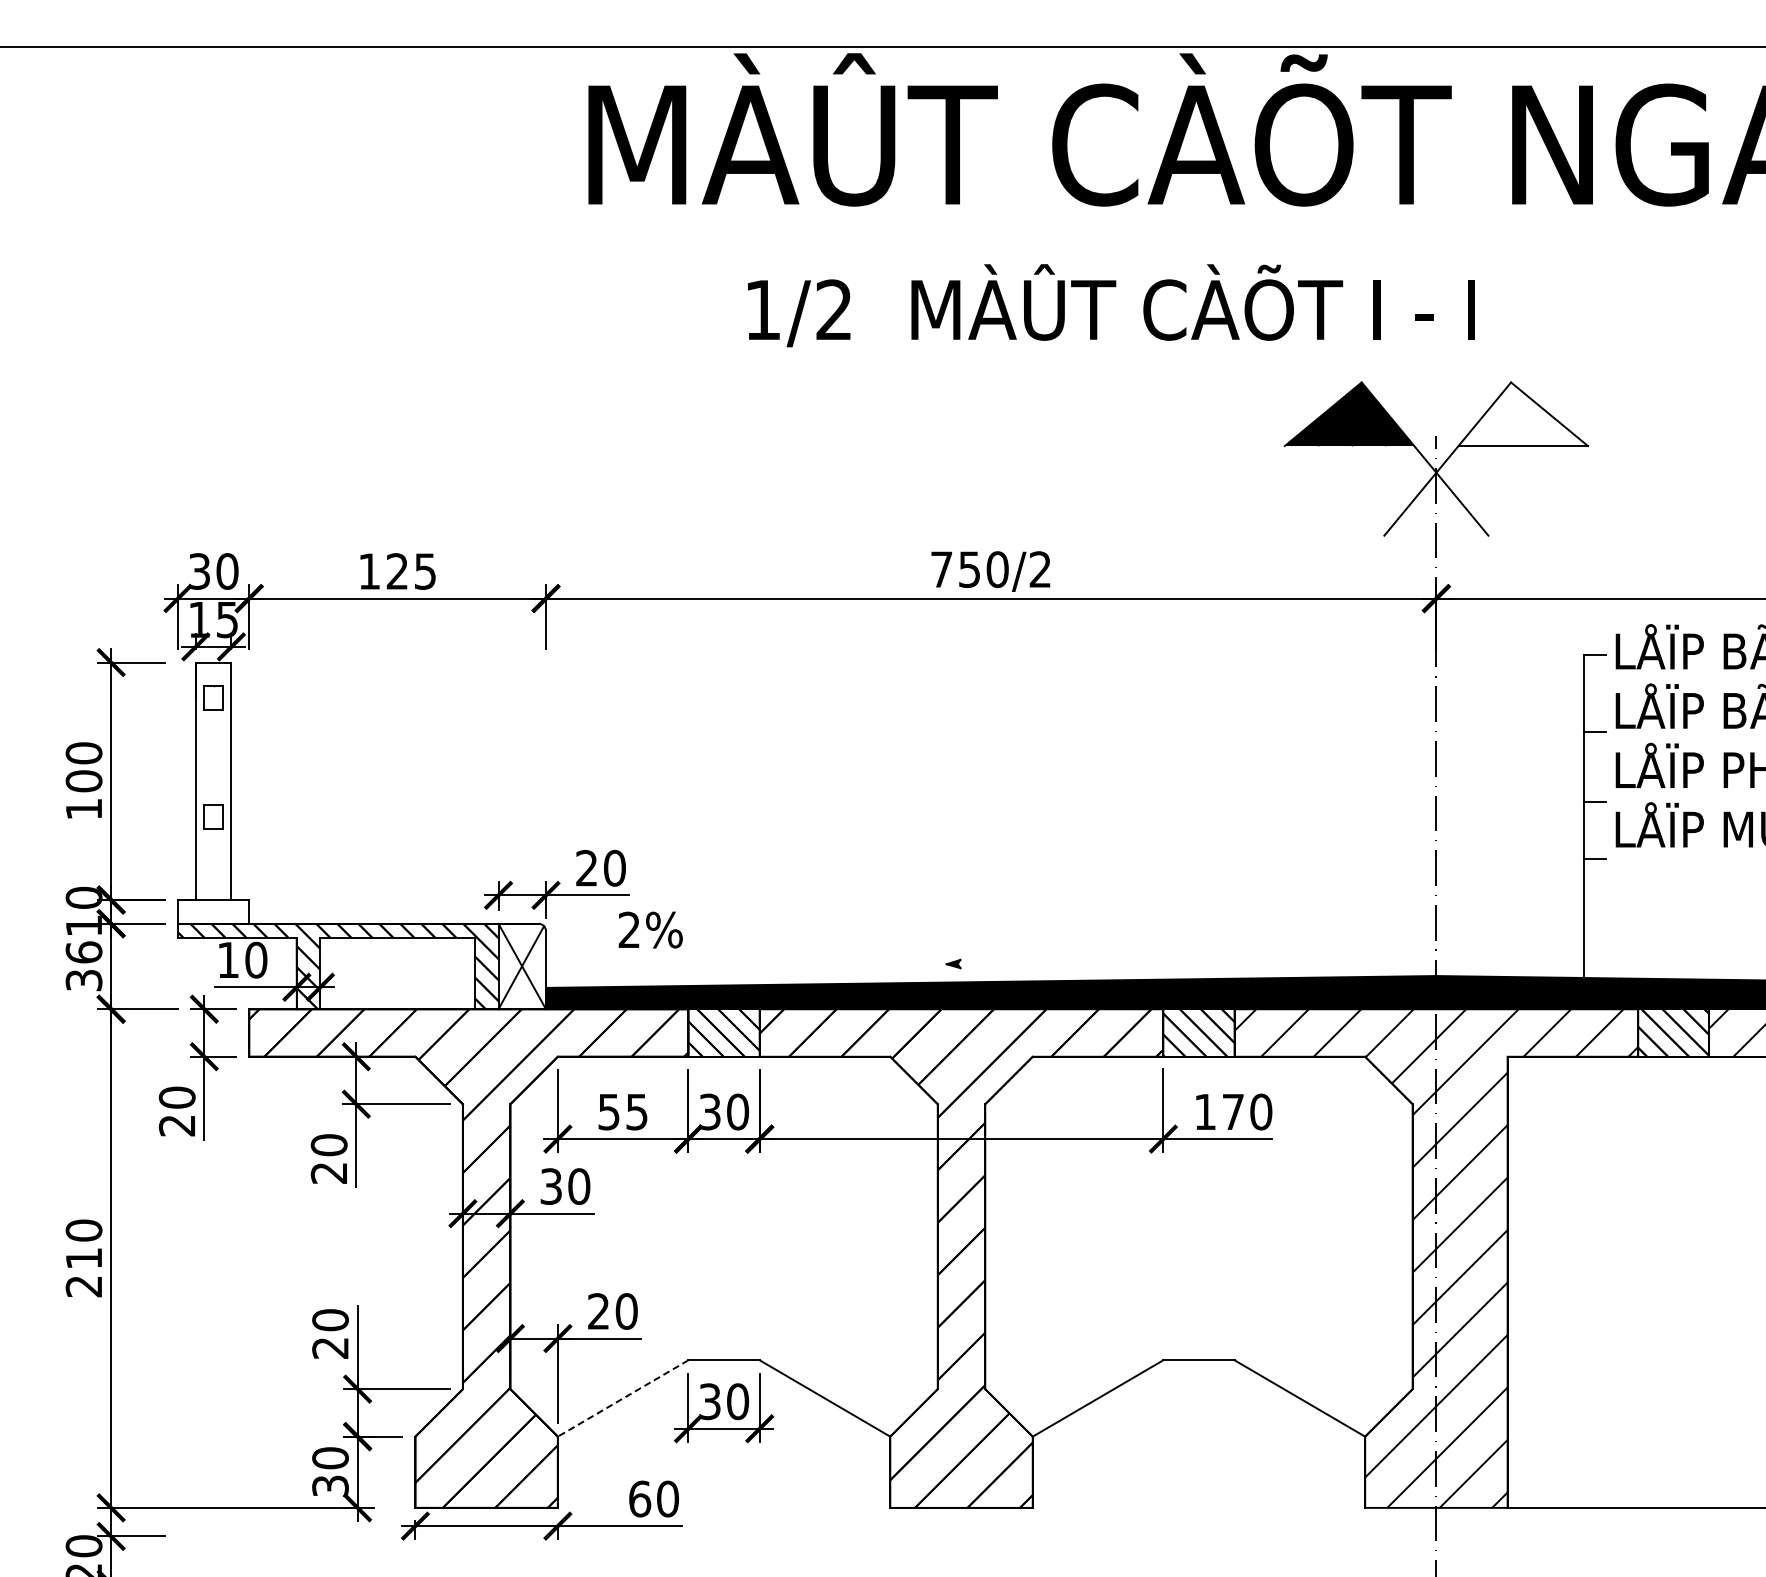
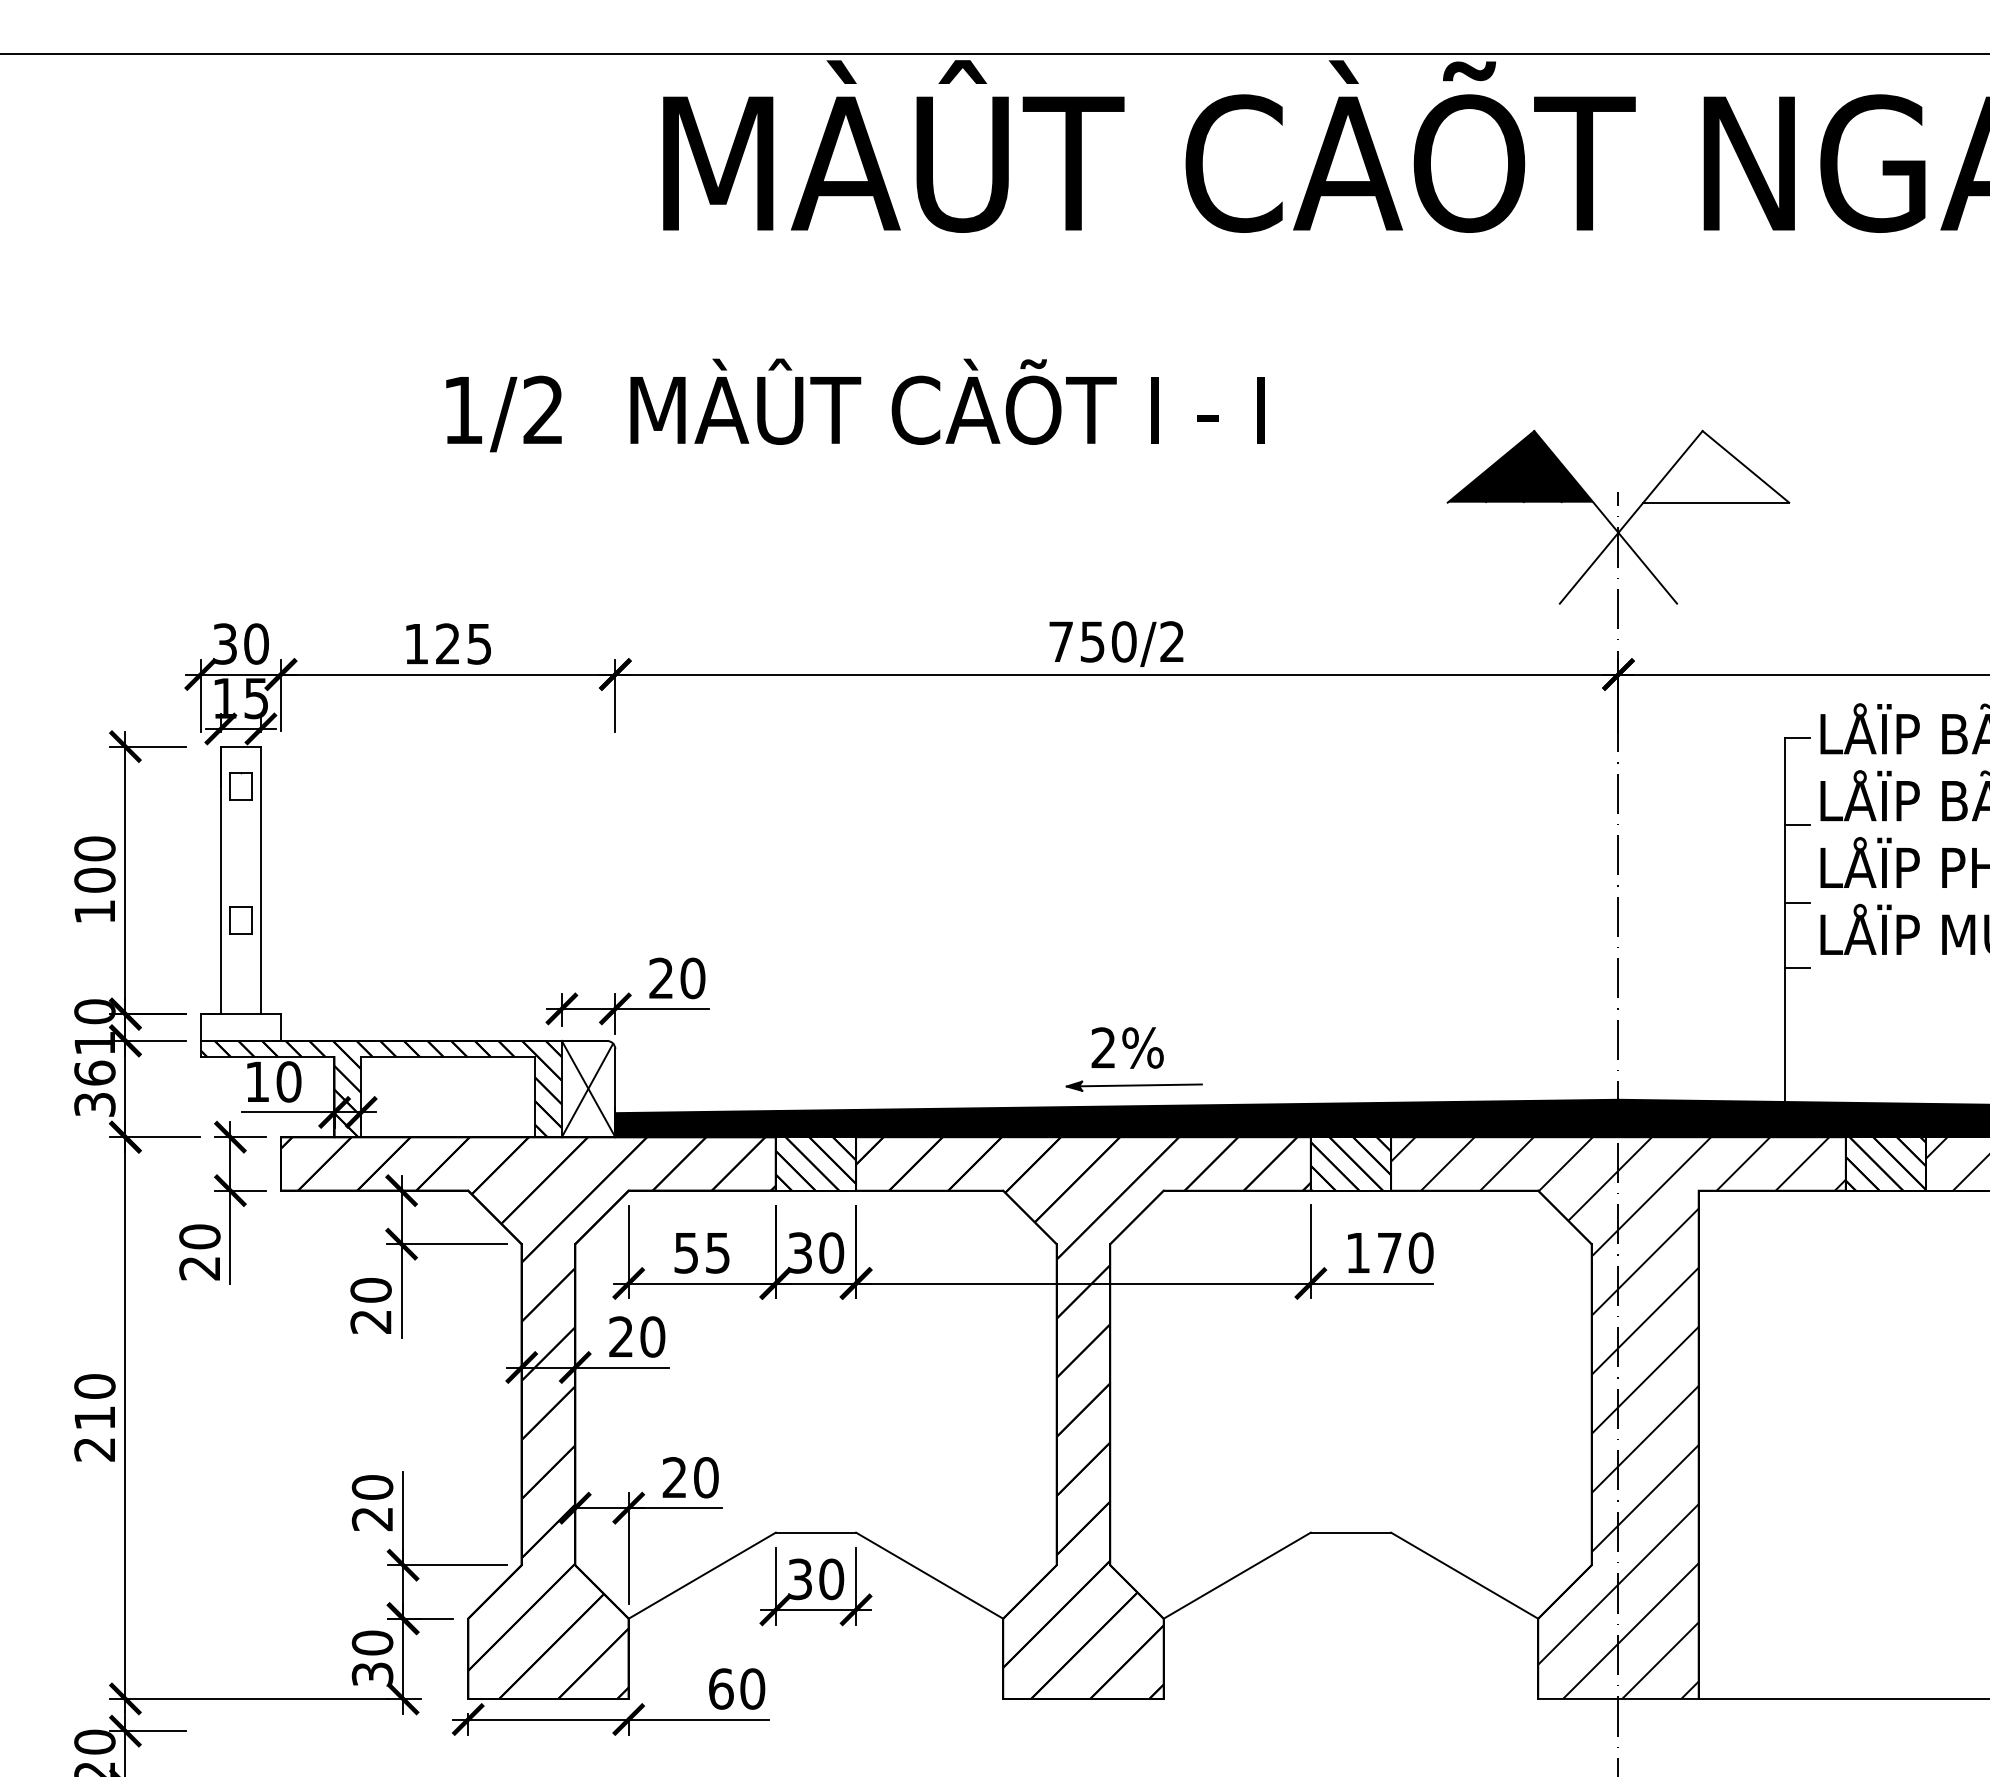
text: (1111, 305) -> (855, 405), moved
text: (650, 929) -> (1127, 1047), moved
line: (1011, 963) -> (1139, 1085), added
text: (550, 1186) -> (620, 1336), 30 -> 20
line: (623, 1398) -> (702, 1575), dashed -> solid

